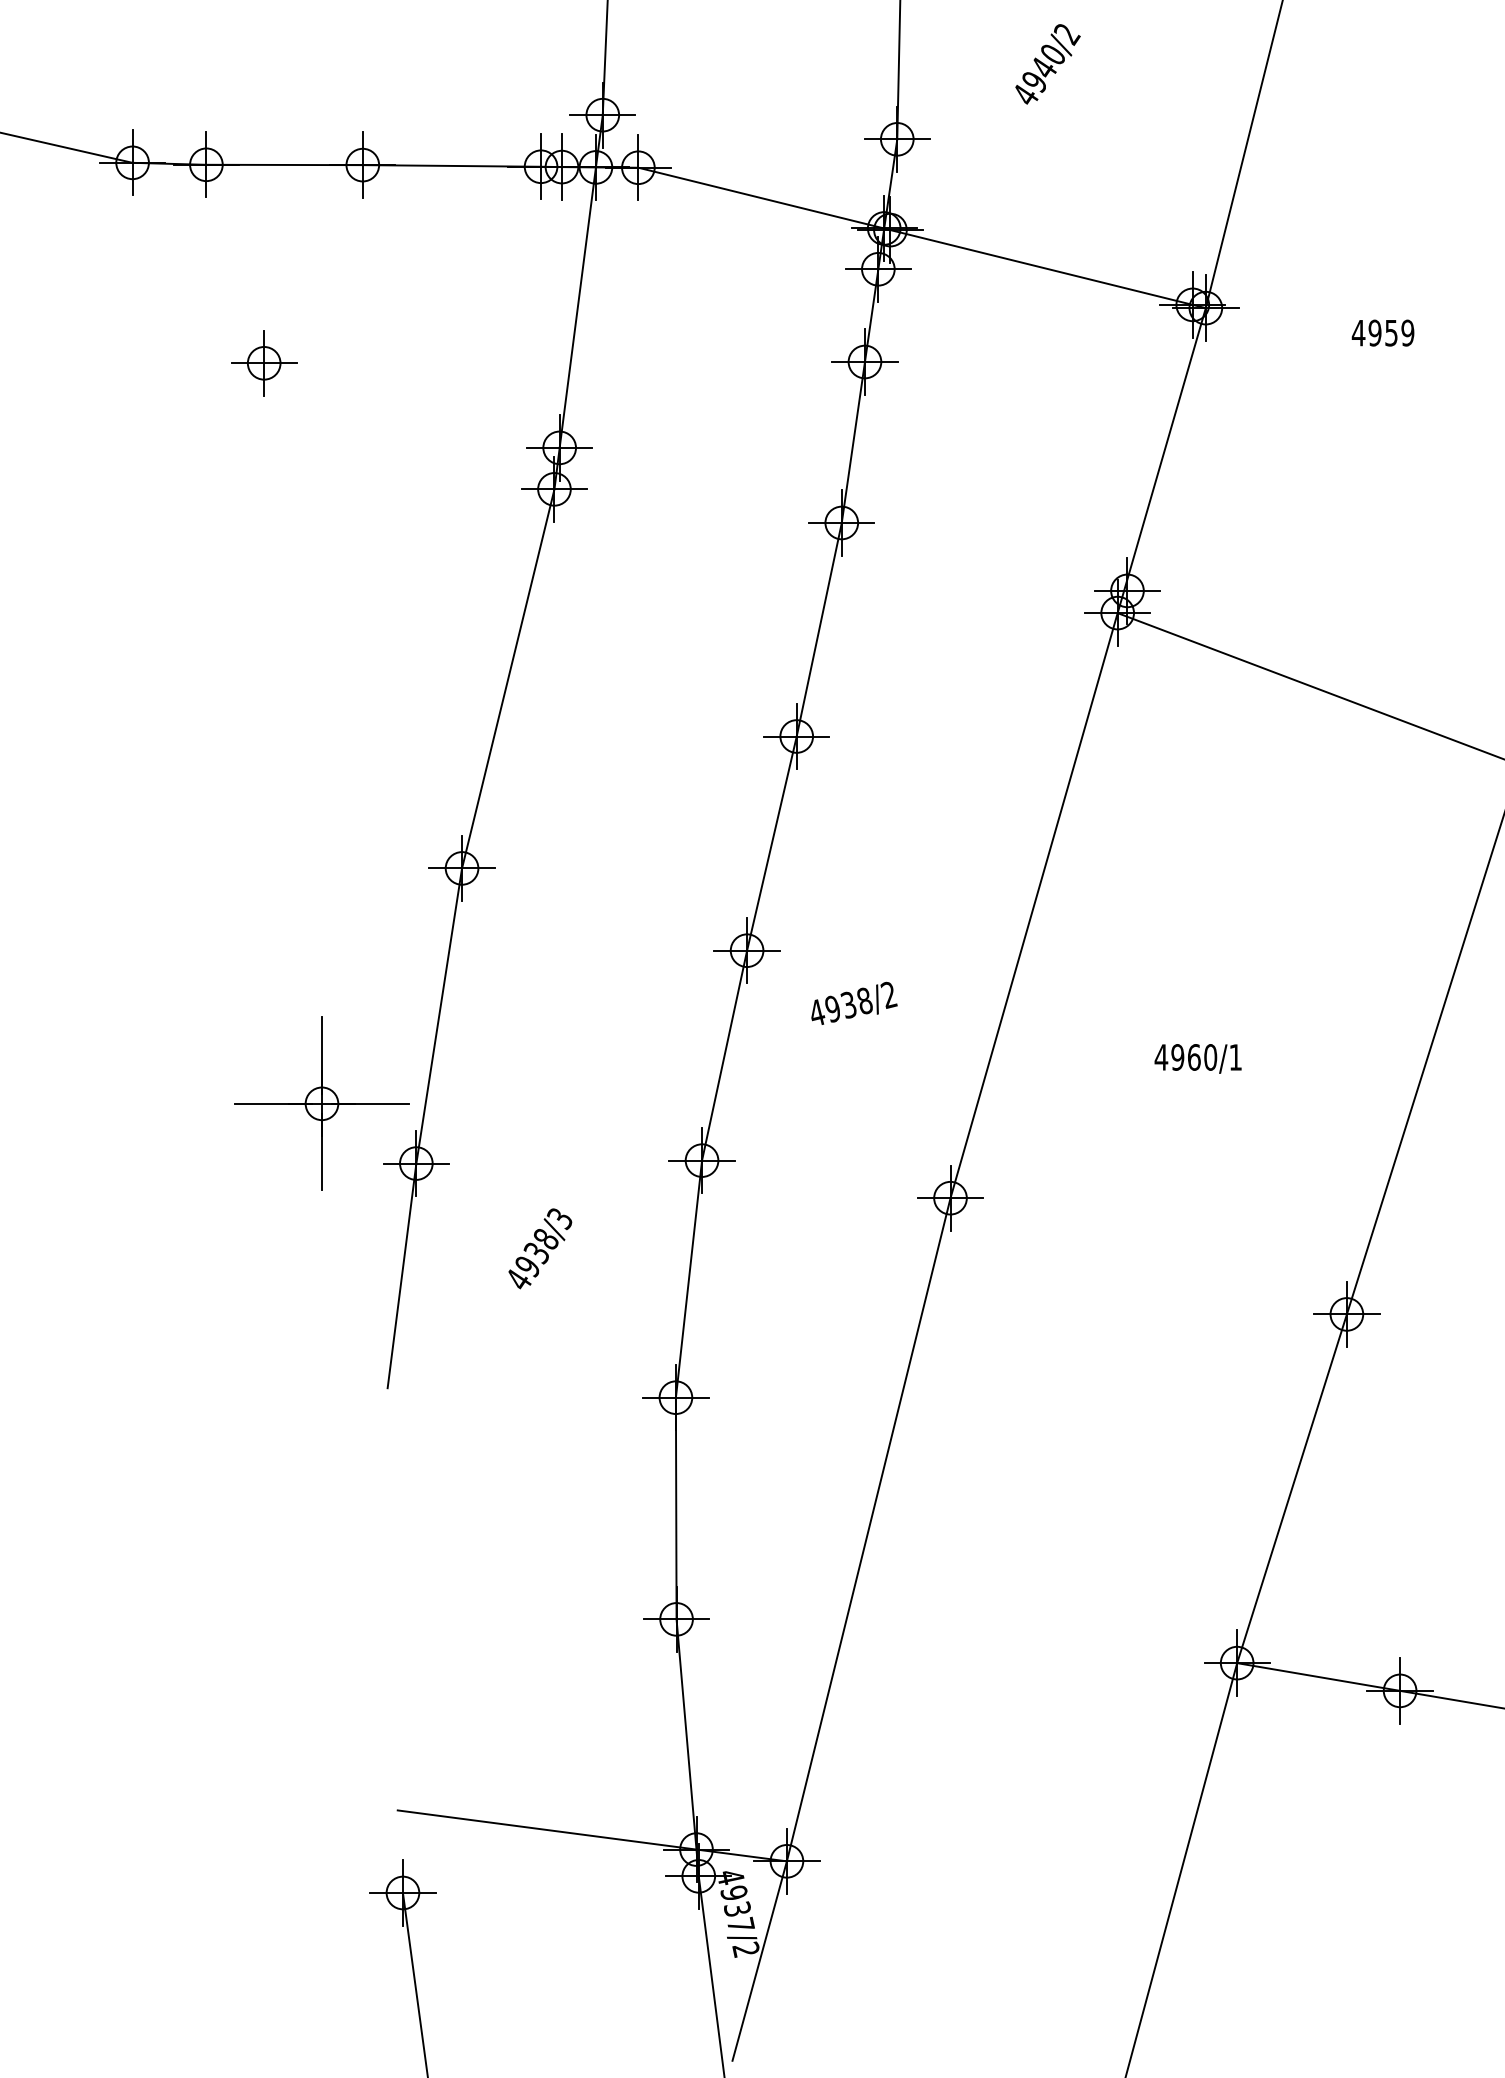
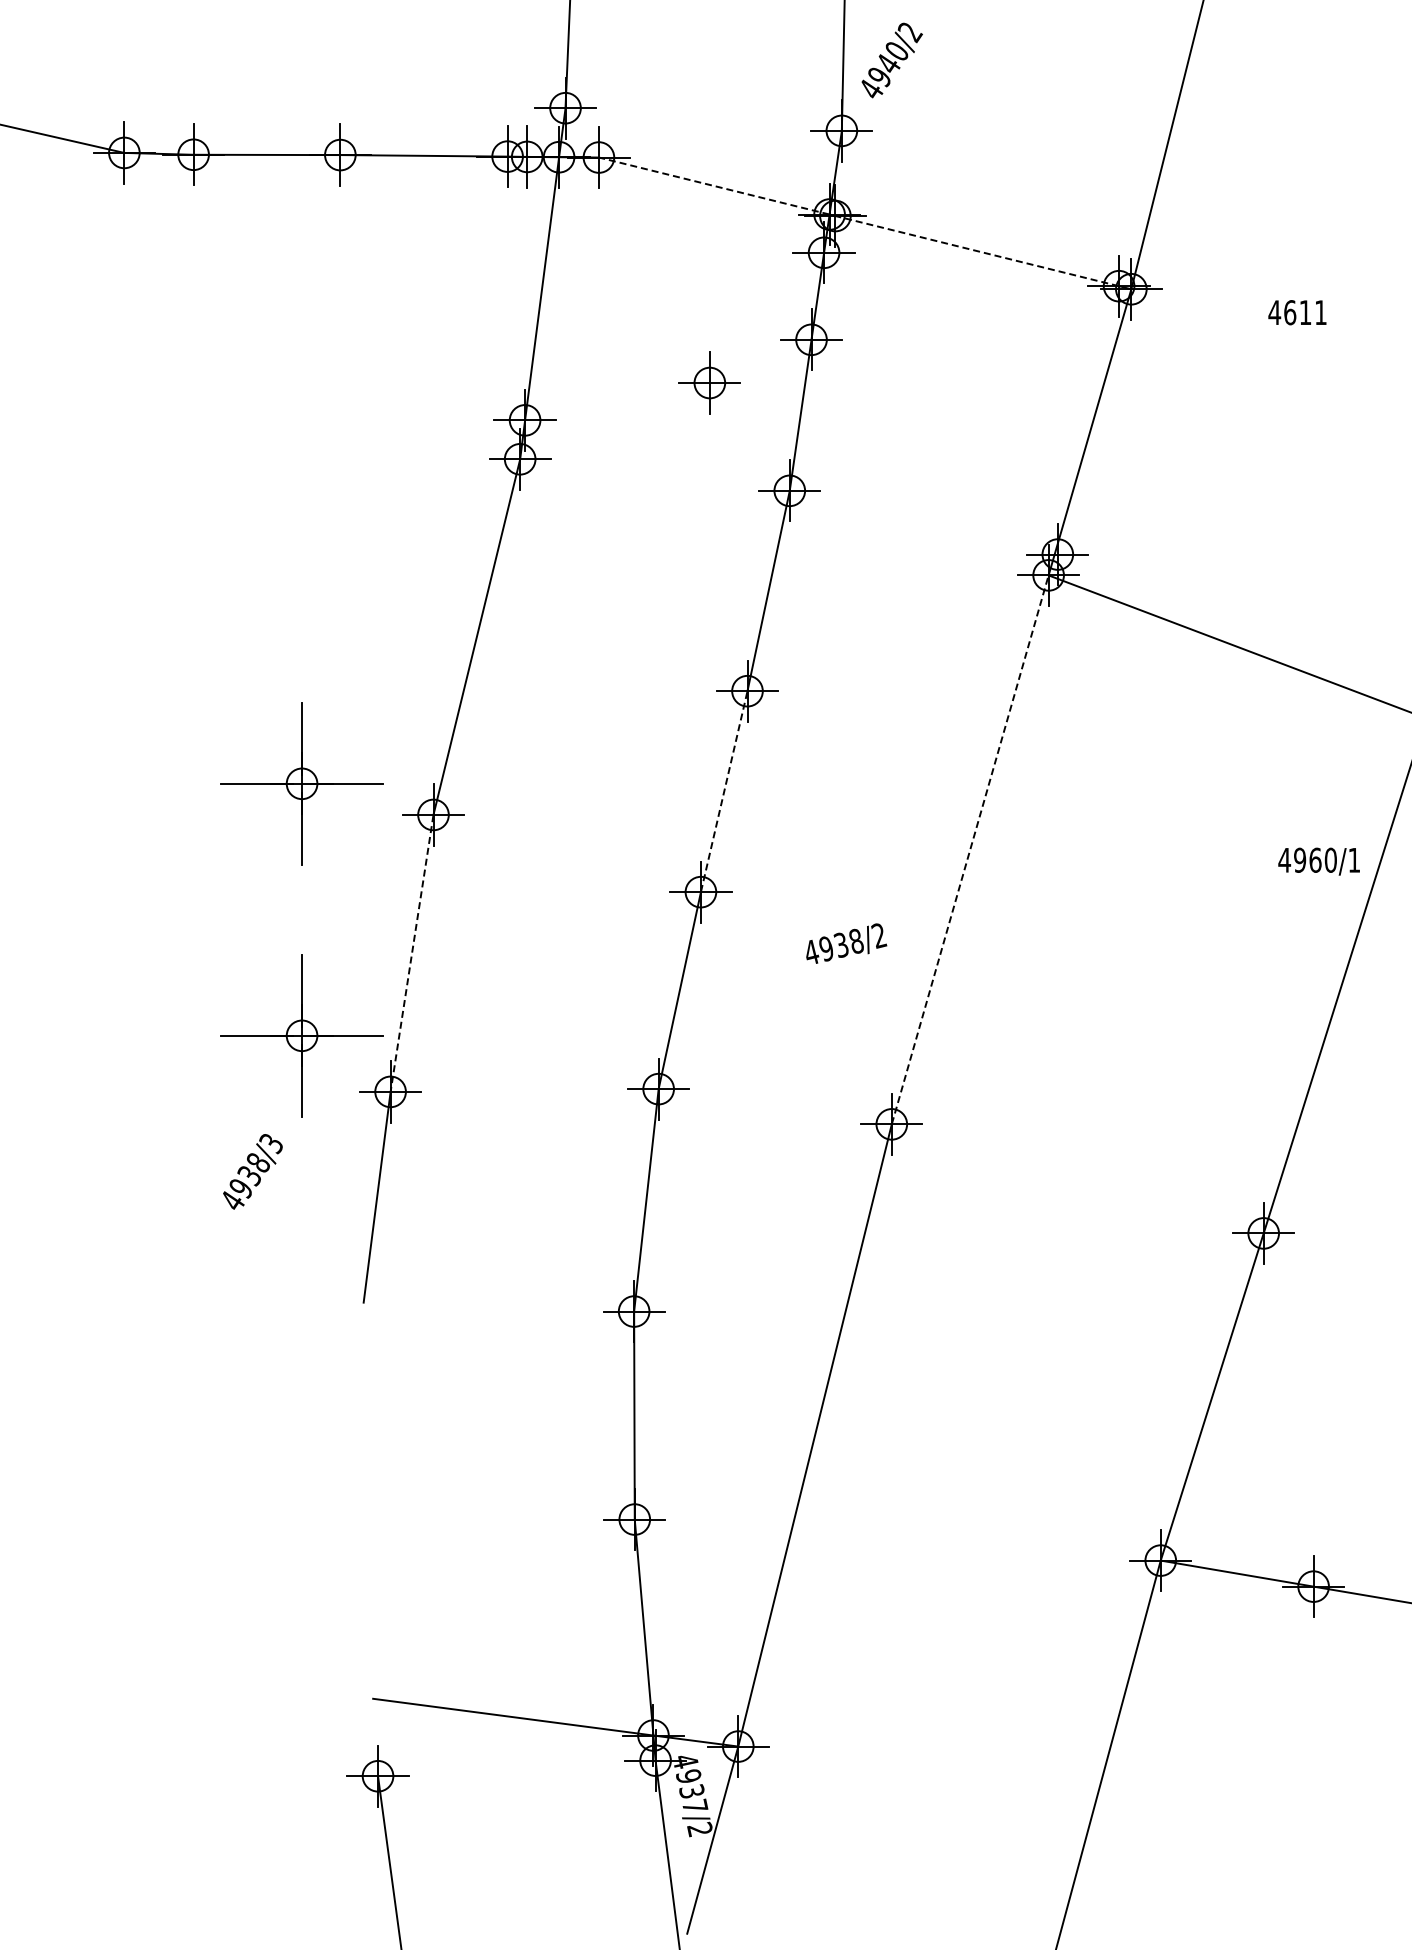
text: (1047, 64) -> (891, 60), moved
line: (760, 197) -> (713, 185), solid -> dashed
line: (1041, 267) -> (977, 251), solid -> dashed
text: (1391, 332) -> (1305, 312), 4959 -> 4611
part: (263, 362) -> (709, 382), moved
part: (321, 834) -> (301, 783), added
line: (772, 843) -> (724, 791), solid -> dashed
line: (1034, 905) -> (970, 849), solid -> dashed
text: (854, 1003) -> (846, 943), moved
line: (439, 1016) -> (412, 953), solid -> dashed
text: (1197, 1058) -> (1318, 861), moved
text: (539, 1248) -> (252, 1171), moved

